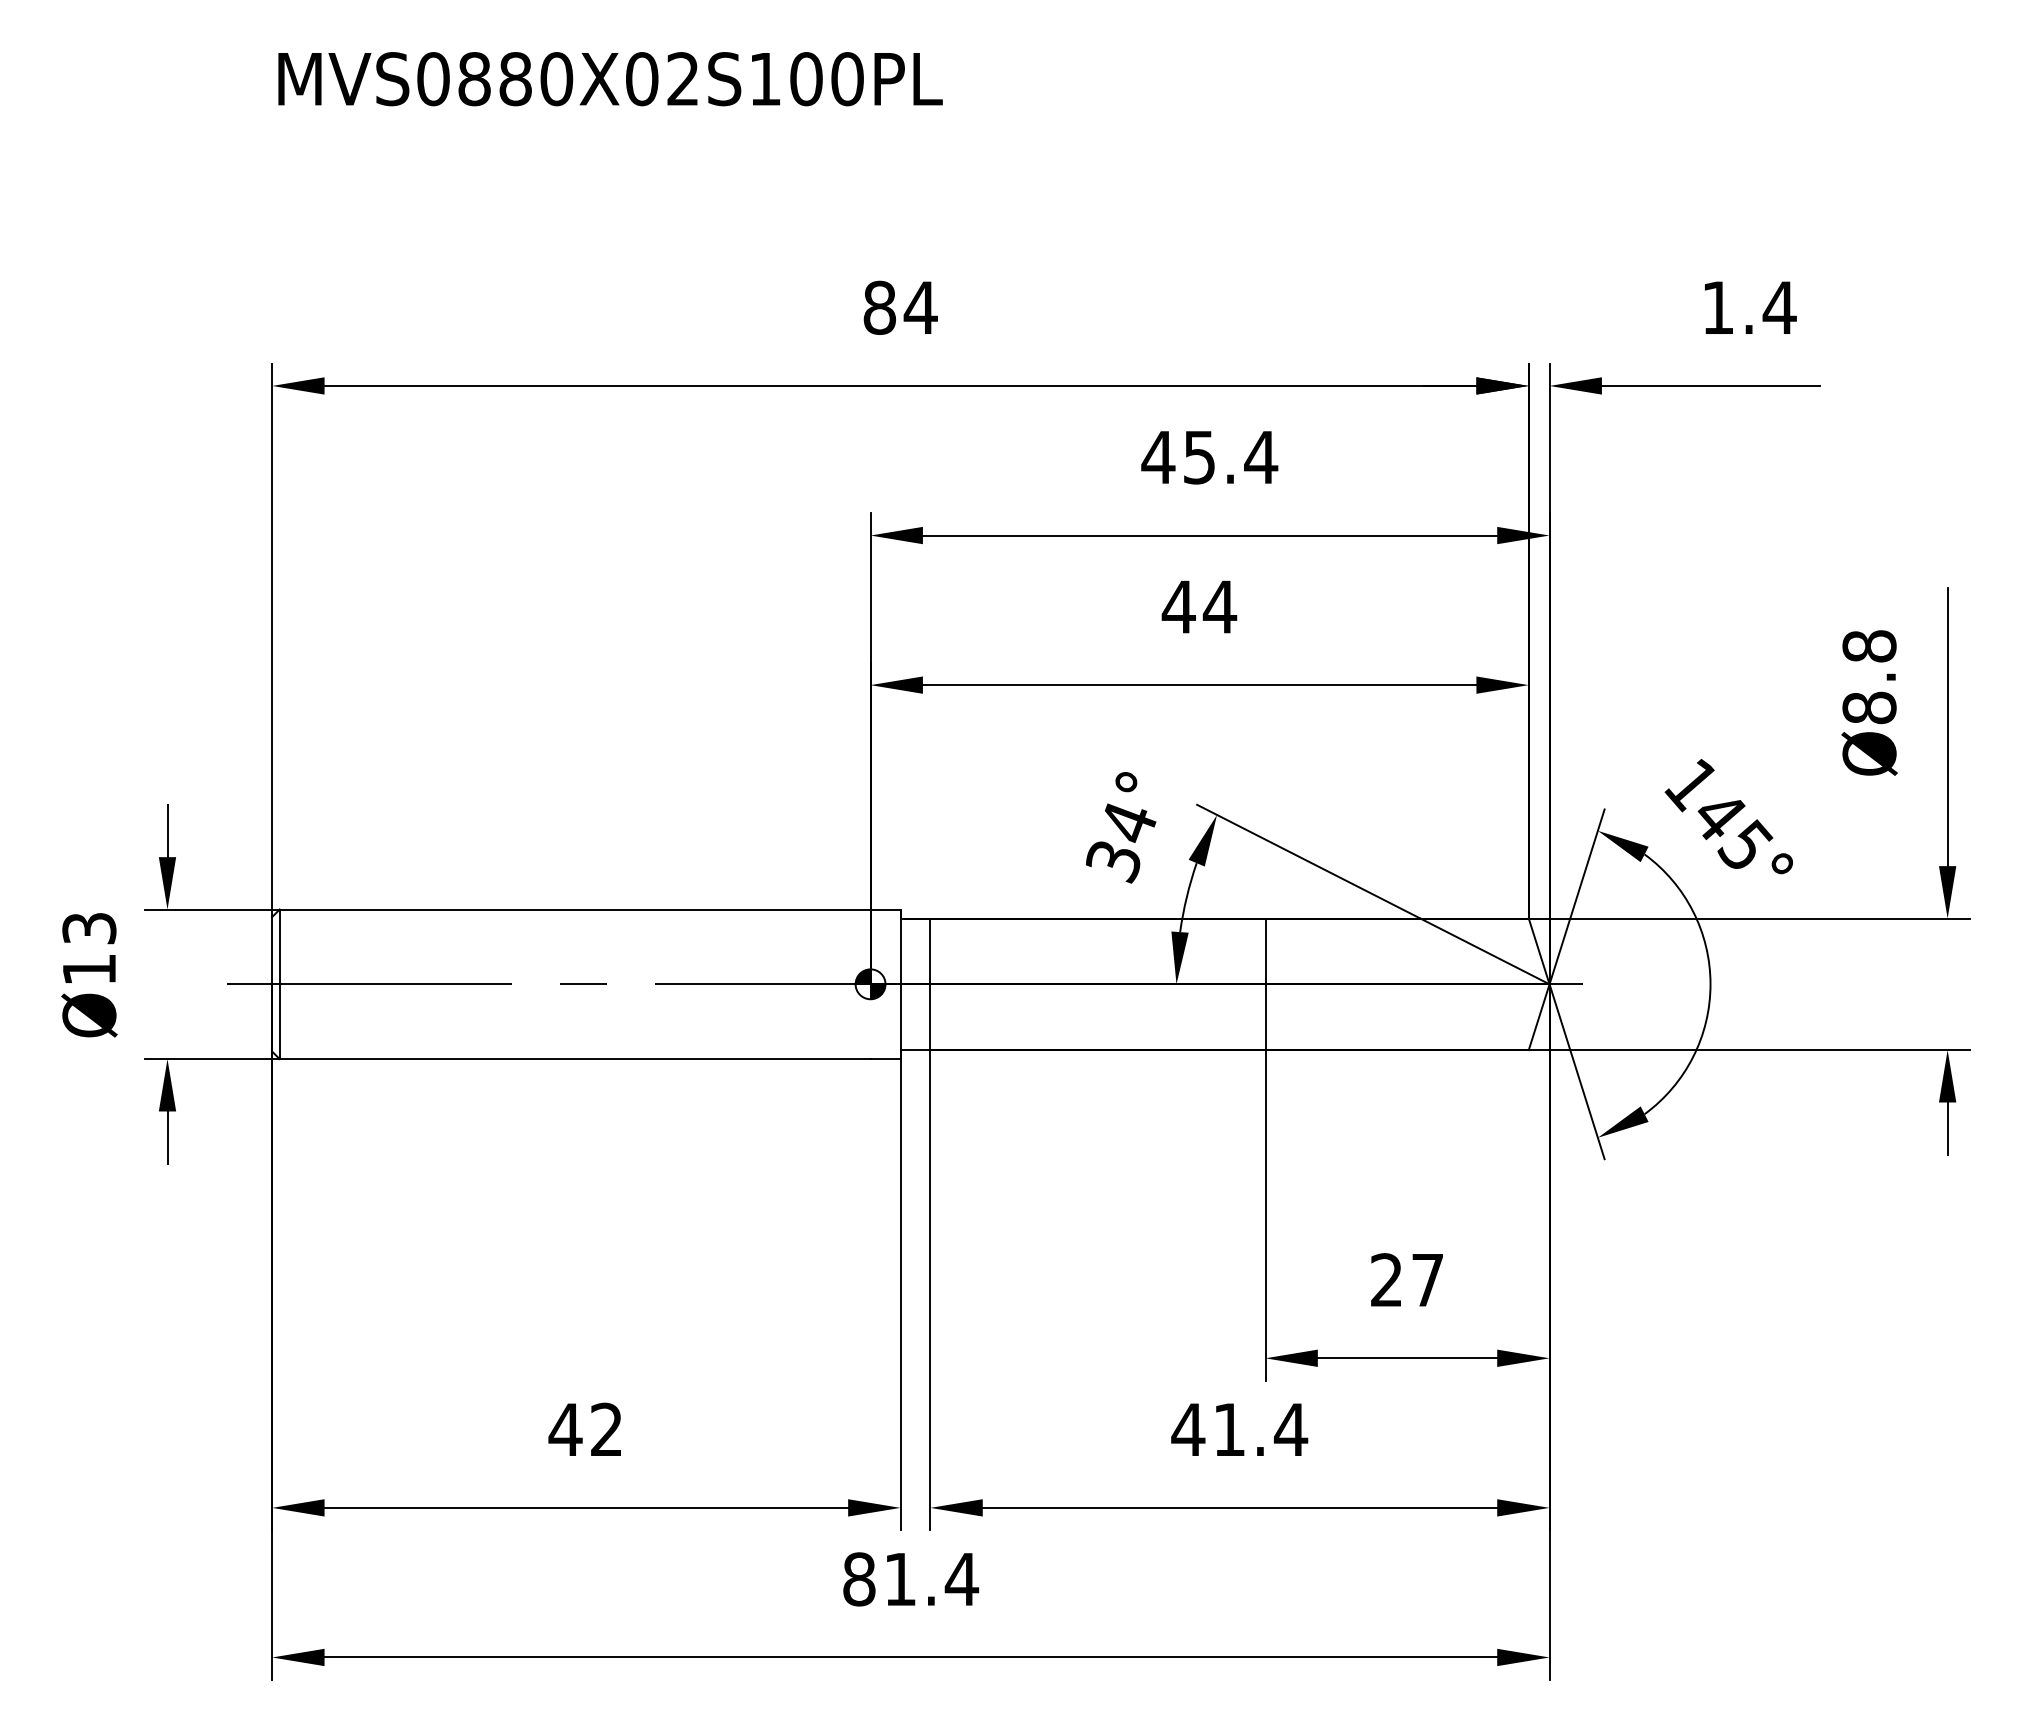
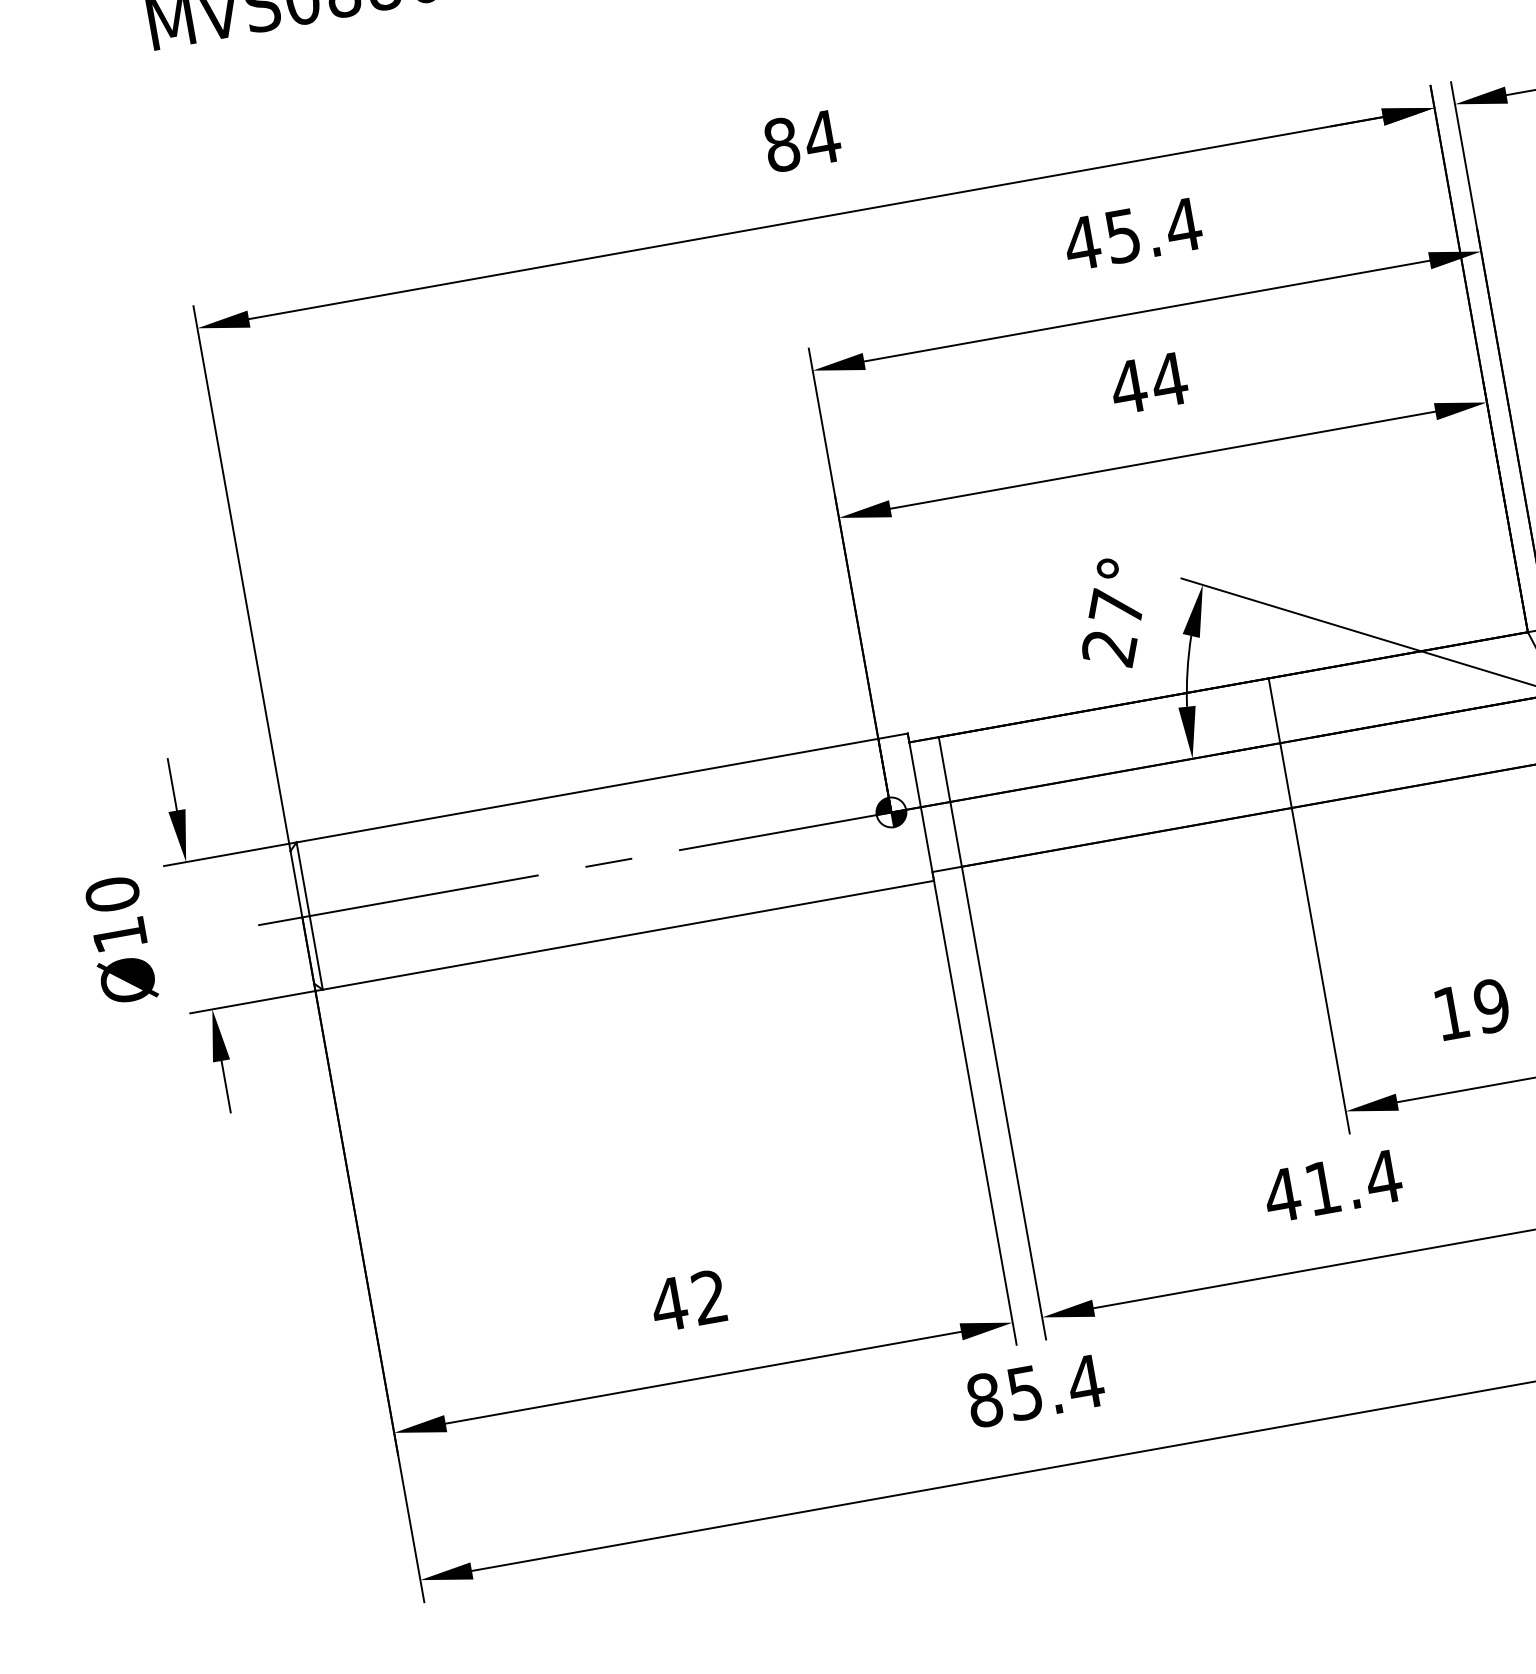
text: (1120, 841) -> (1112, 628), 34° -> 27°
text: (89, 928) -> (112, 894), Ø13 -> Ø10
text: (1407, 1280) -> (1471, 1009), 27 -> 19
text: (900, 1579) -> (1025, 1393), 81.4 -> 85.4

